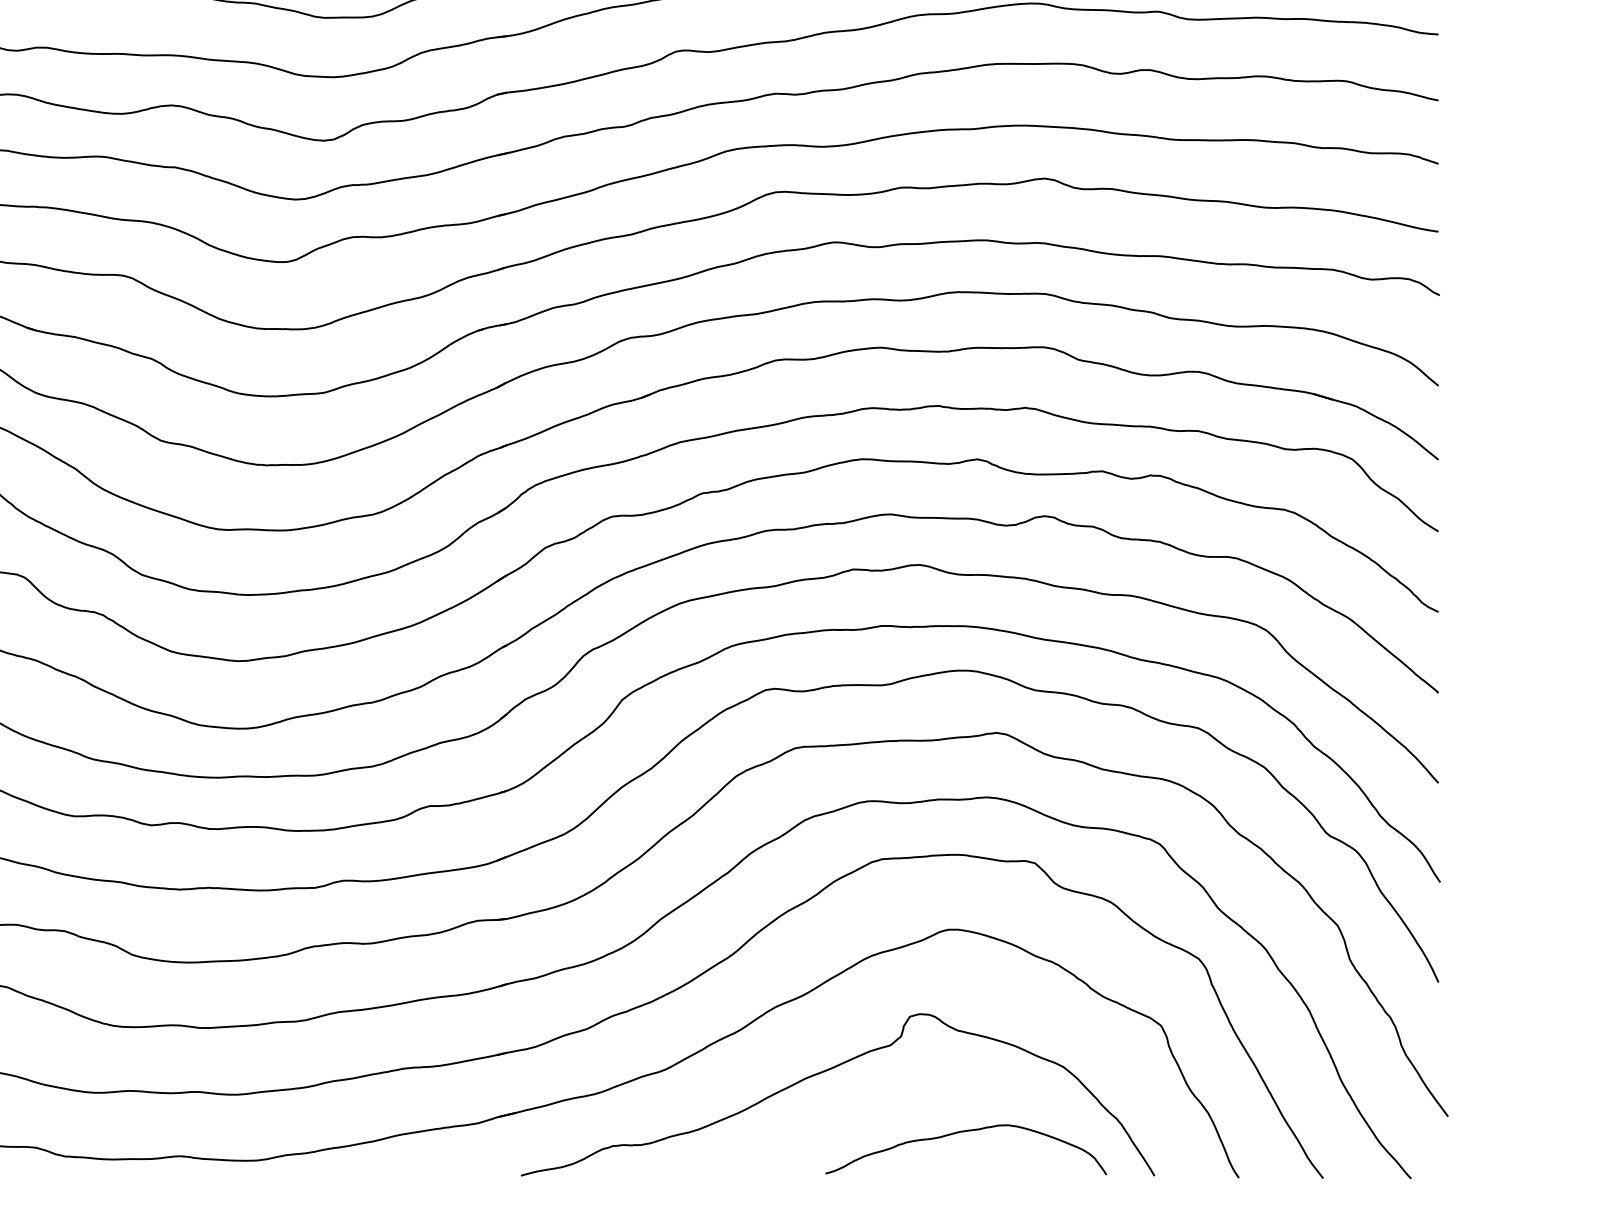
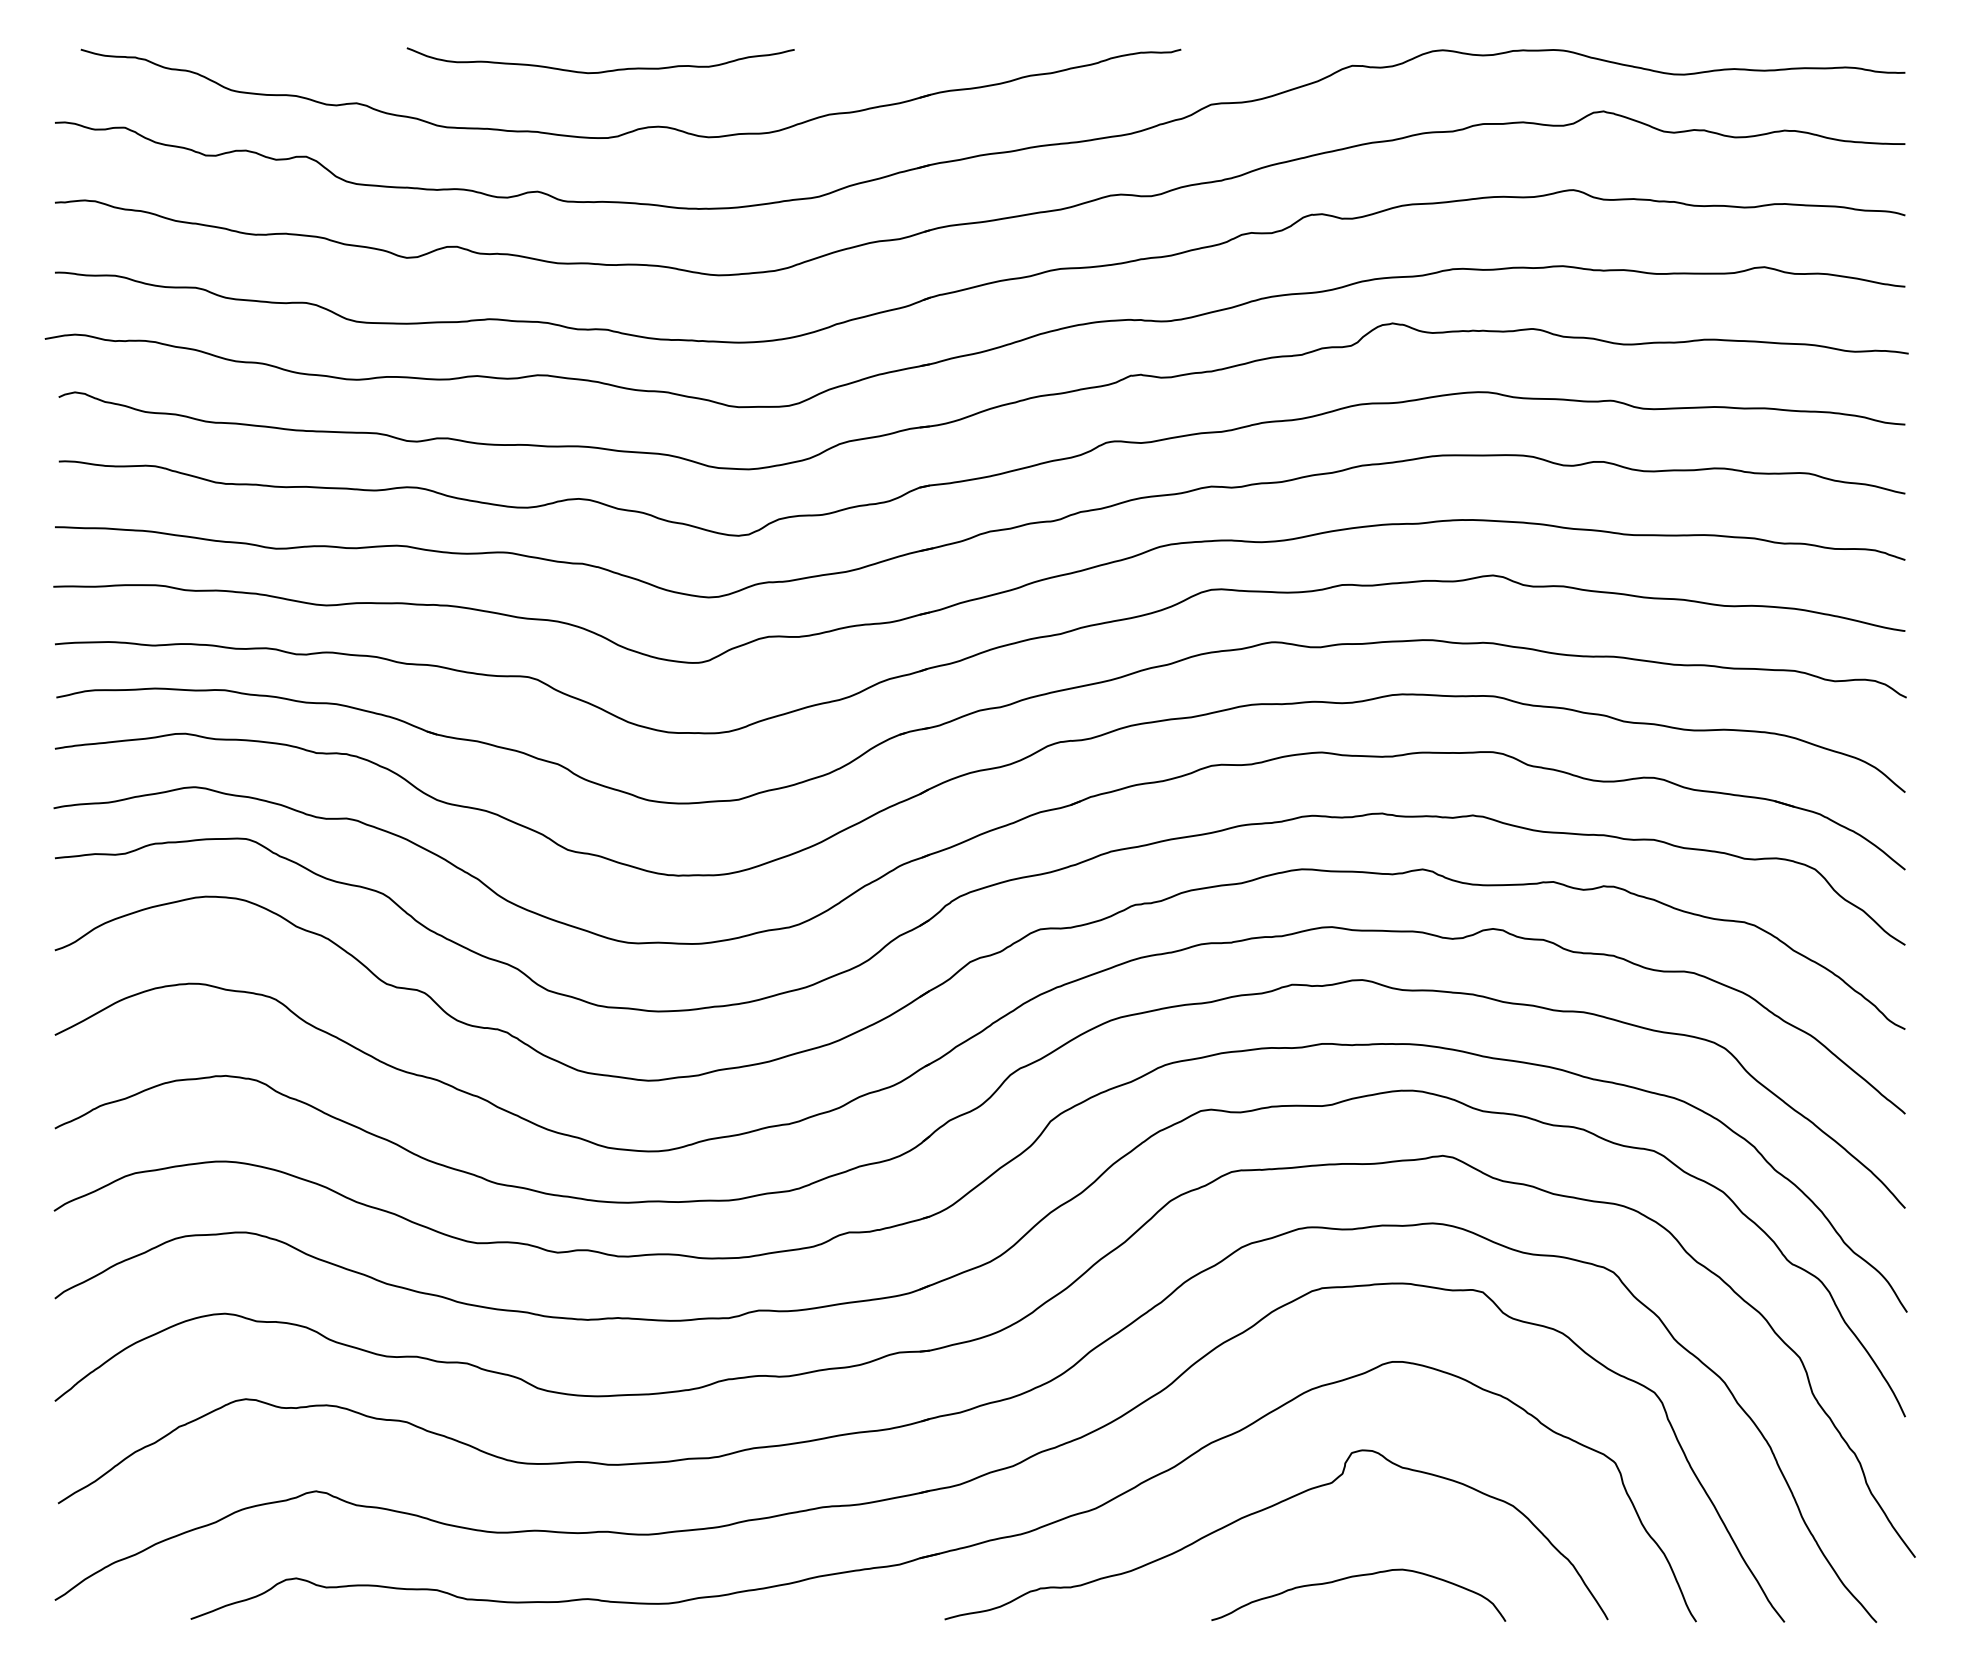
curve: (962, 1132) -> (1354, 1577), moved

